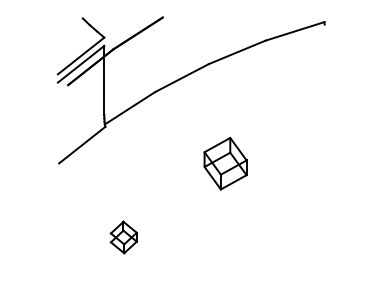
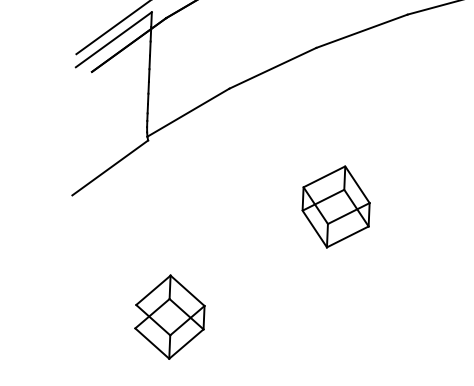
part: (123, 237) -> (169, 317), size x1.67

